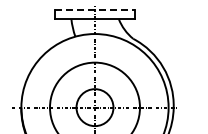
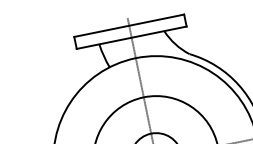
line: (95, 10) -> (129, 25), dashed -> solid

